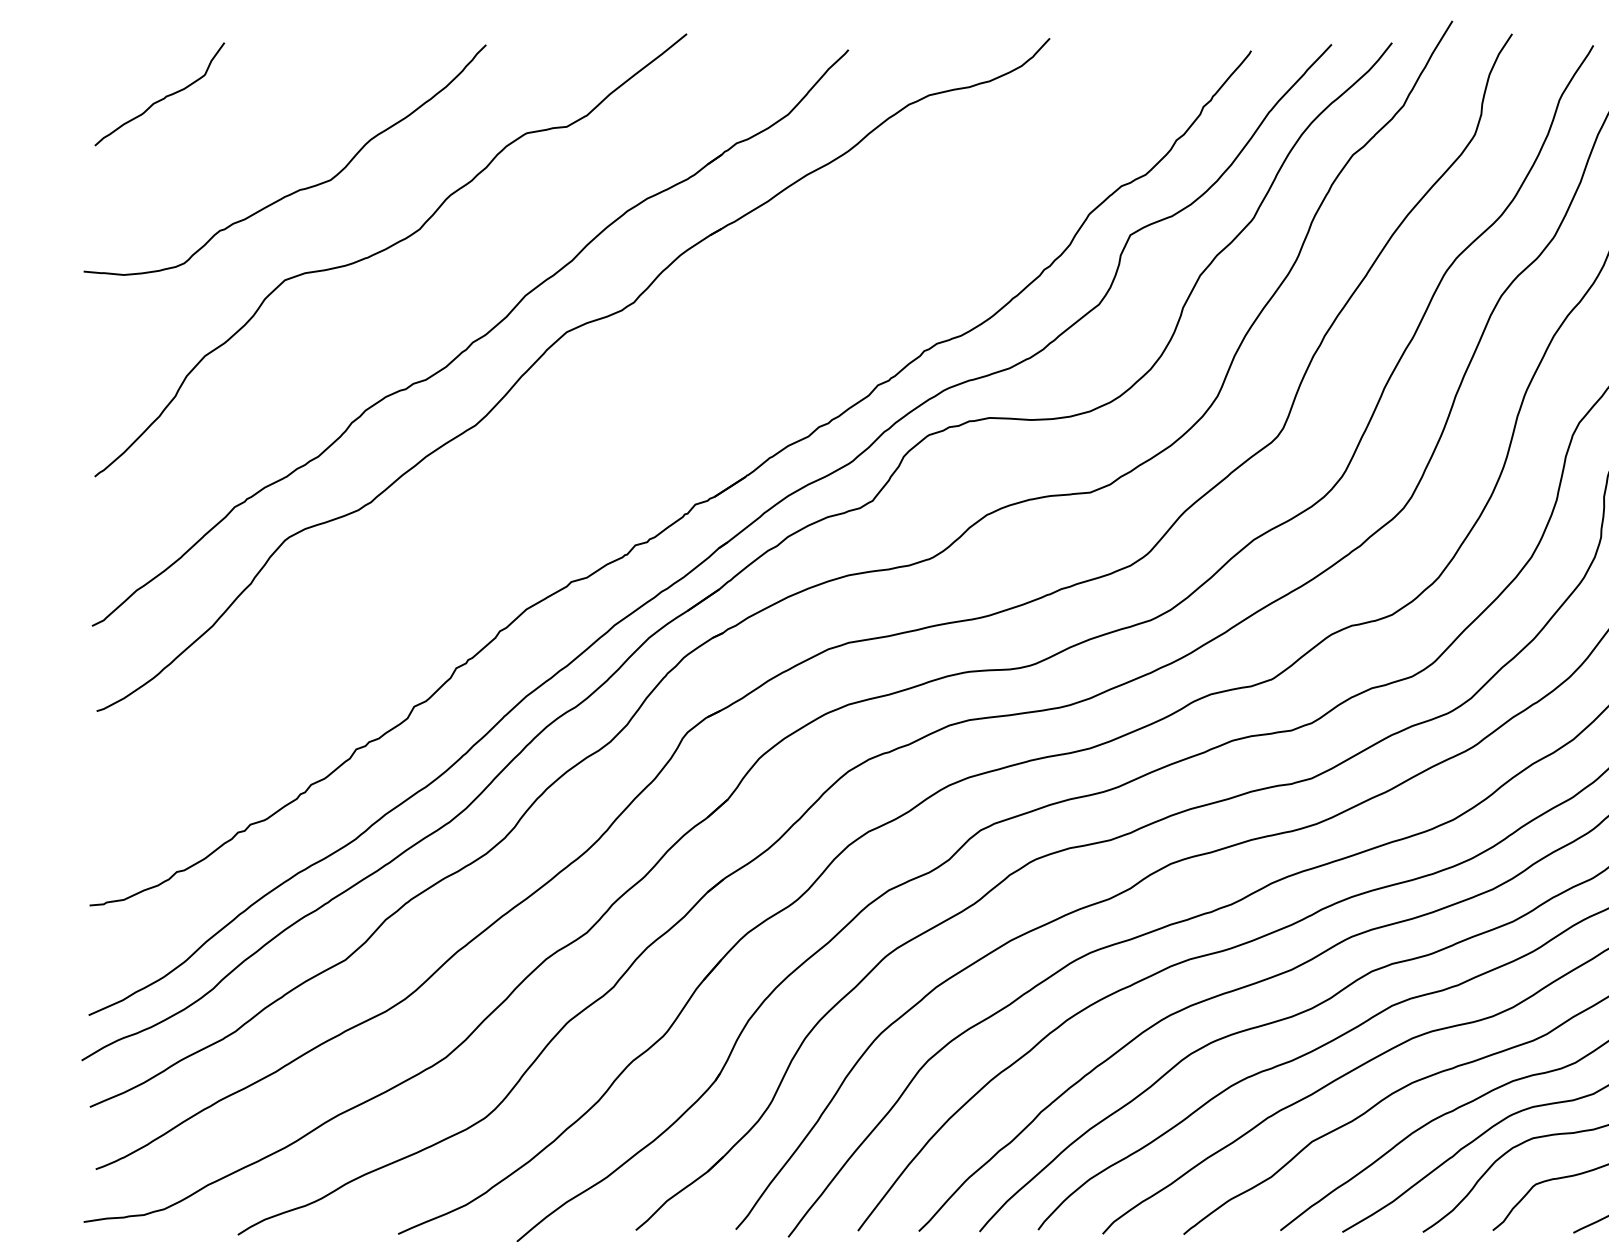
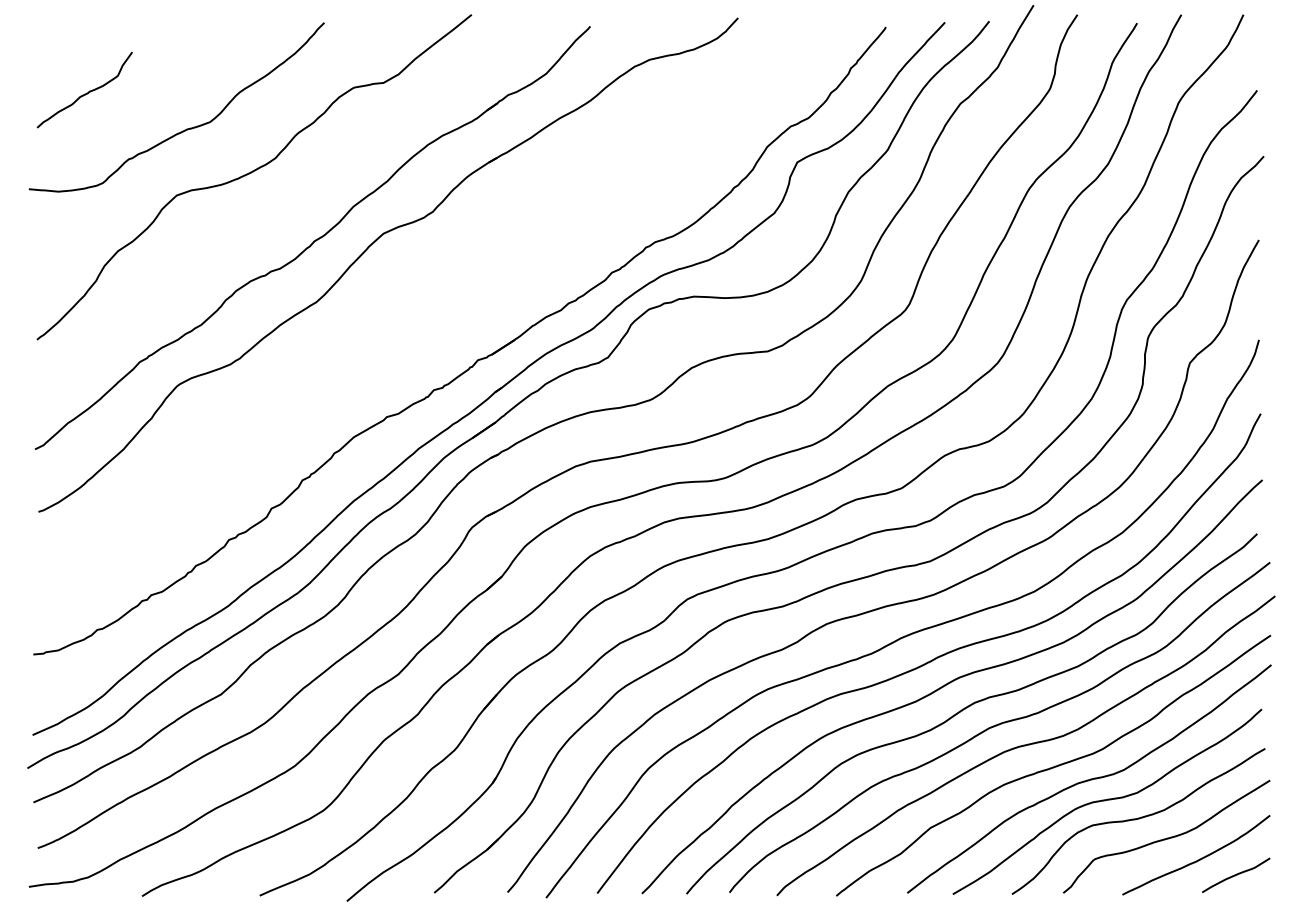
curve: (162, 97) -> (86, 92), moved

